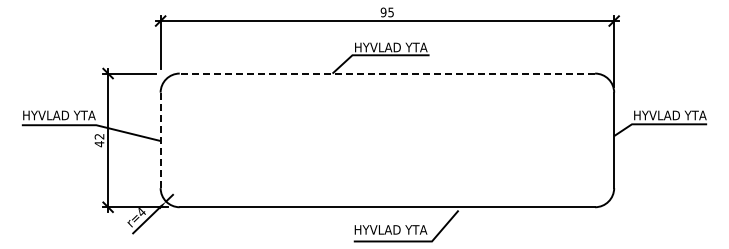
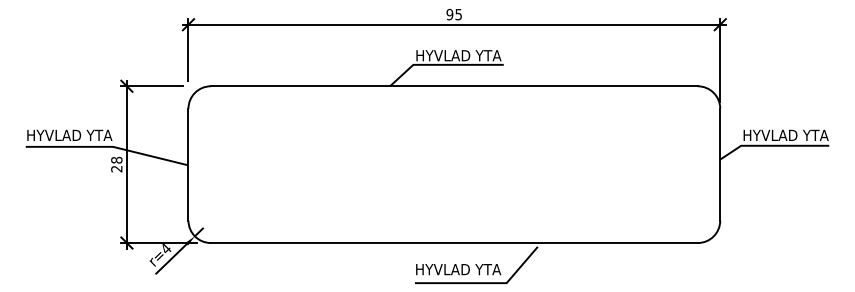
line: (387, 73) -> (454, 86), dashed -> solid
text: (99, 140) -> (116, 164), 42 -> 28
line: (160, 140) -> (188, 164), dashed -> solid

